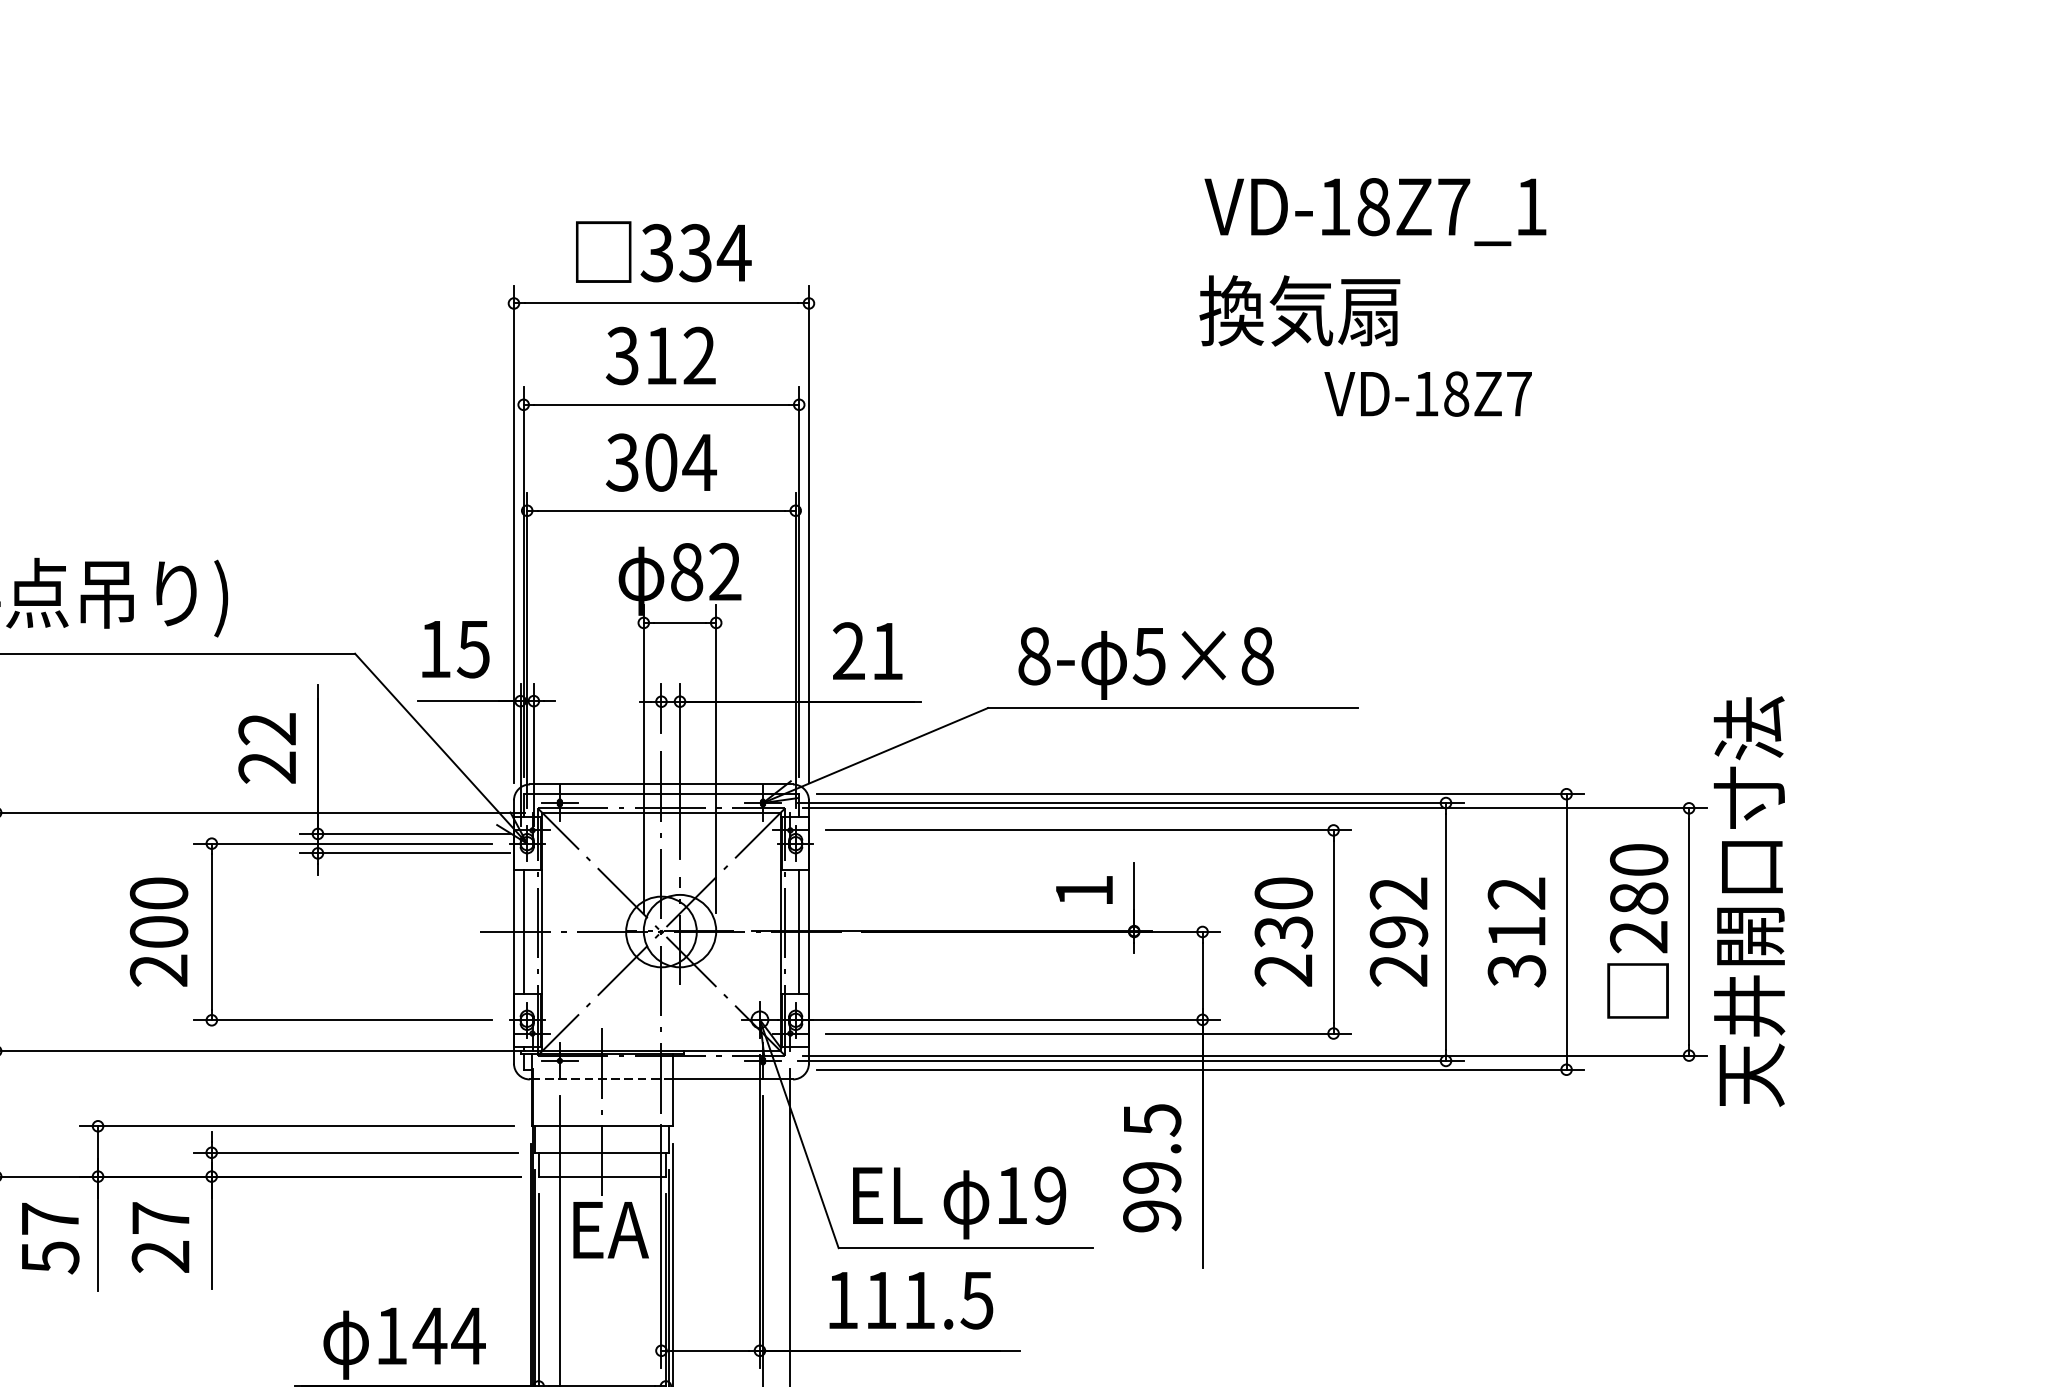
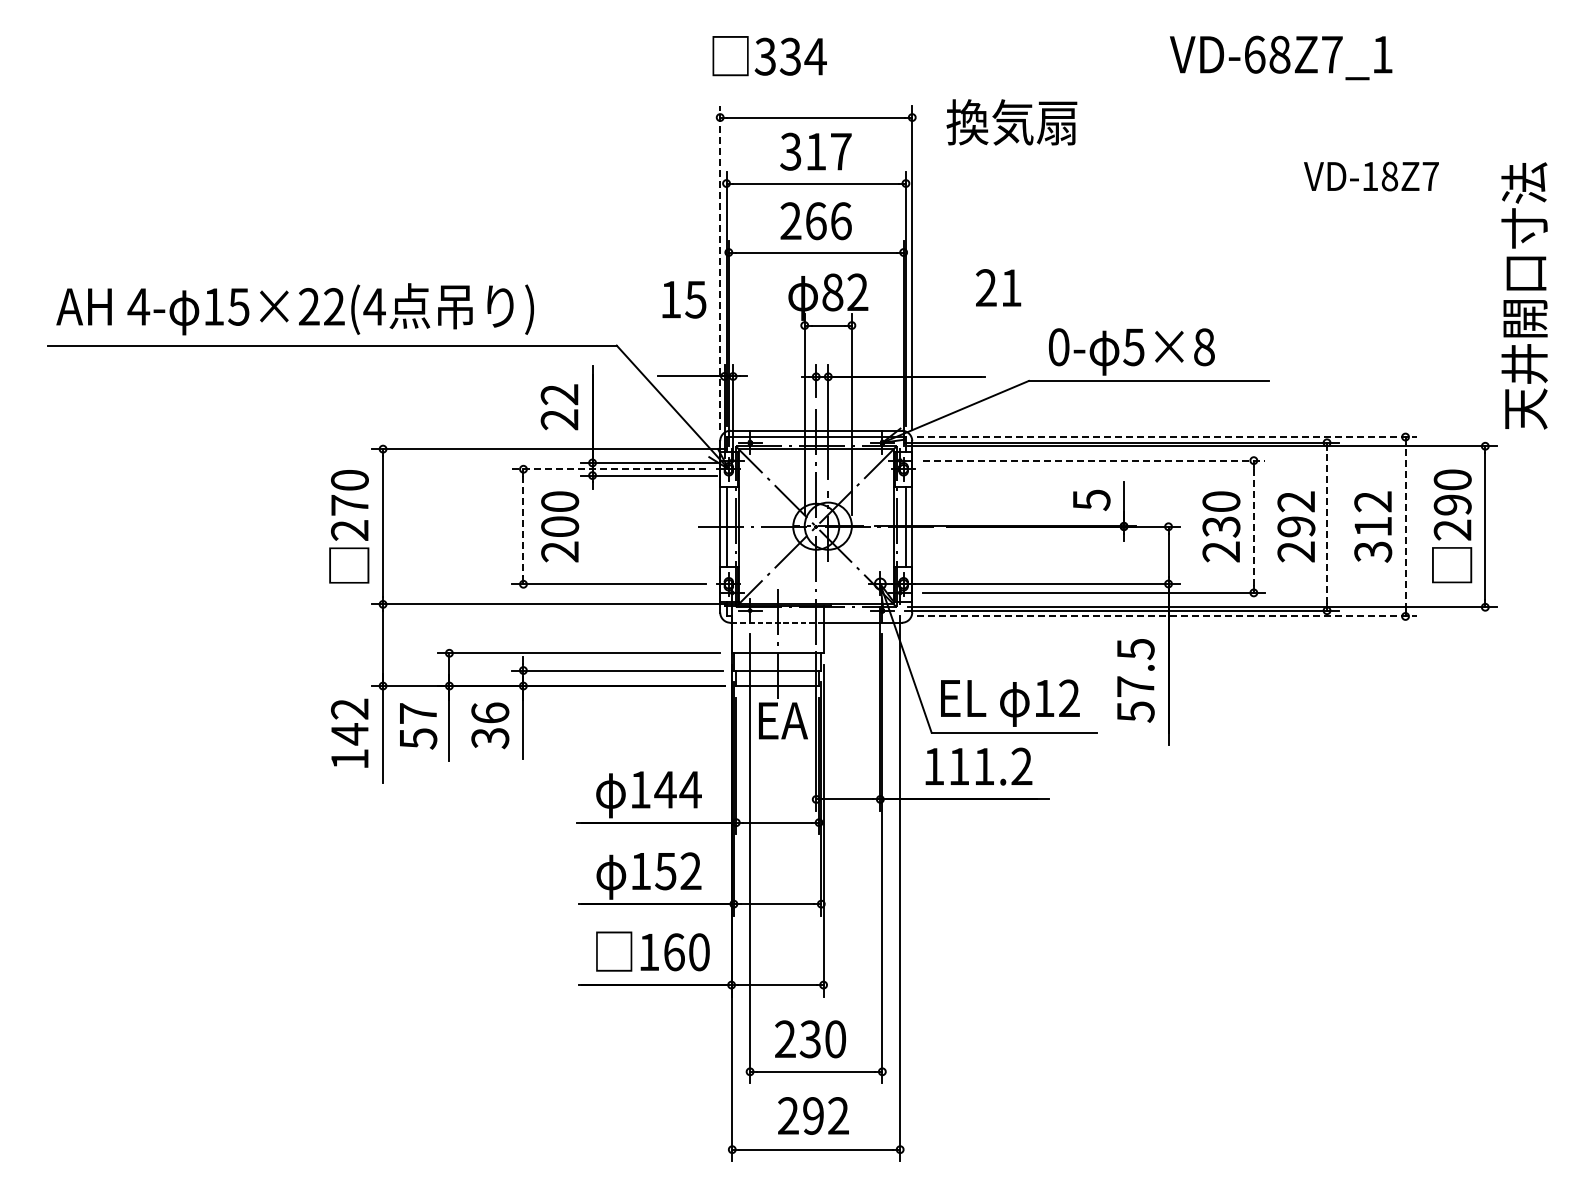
text: (1336, 206) -> (1255, 54), VD-18Z7_1 -> VD-68Z7_1
text: (663, 252) -> (769, 56), moved
text: (1299, 311) -> (1011, 122), moved
text: (698, 355) -> (840, 151), 312 -> 317
text: (1428, 393) -> (1371, 176), moved
text: (661, 463) -> (816, 221), 304 -> 266
line: (514, 533) -> (720, 267), solid -> dashed
text: (456, 648) -> (684, 299), moved
text: (867, 650) -> (998, 287), moved
text: (1033, 655) -> (1058, 346), 8- -> 0-
line: (1200, 794) -> (1167, 437), solid -> dashed
line: (1088, 830) -> (1094, 460), solid -> dashed
line: (342, 844) -> (608, 469), solid -> dashed
text: (1084, 891) -> (1091, 500), 1 -> 5
text: (1638, 897) -> (1452, 504), 280 -> 290
text: (1749, 900) -> (1524, 295), moved
text: (159, 931) -> (560, 526), moved
line: (211, 931) -> (523, 526), solid -> dashed
line: (1333, 931) -> (1253, 526), solid -> dashed
line: (1446, 931) -> (1327, 526), solid -> dashed
line: (1566, 931) -> (1405, 526), solid -> dashed
line: (1200, 1069) -> (1167, 616), solid -> dashed
text: (1050, 1195) -> (1069, 698), 19 -> 12
text: (1151, 1197) -> (1135, 699), 99.5 -> 57.5
text: (161, 1237) -> (490, 725), 27 -> 36
text: (976, 1300) -> (1021, 766), 111.5 -> 111.2

